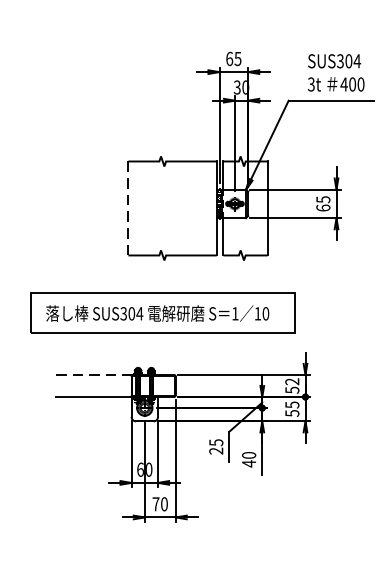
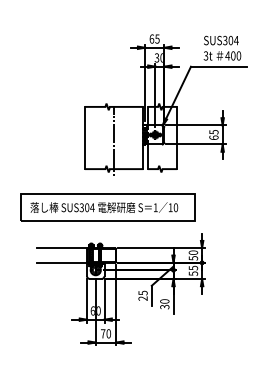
line: (127, 209) -> (84, 138), dashed -> solid
line: (173, 215) -> (114, 142), added
line: (94, 375) -> (62, 248), dashed -> solid
text: (292, 381) -> (193, 252), 52 -> 50
text: (248, 462) -> (164, 306), 40 -> 30

